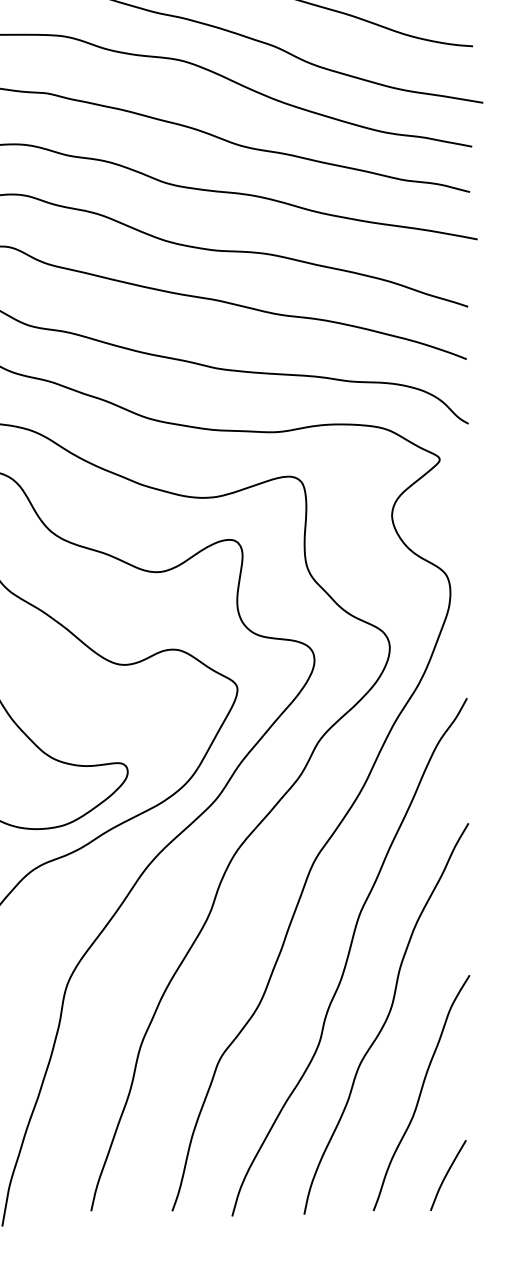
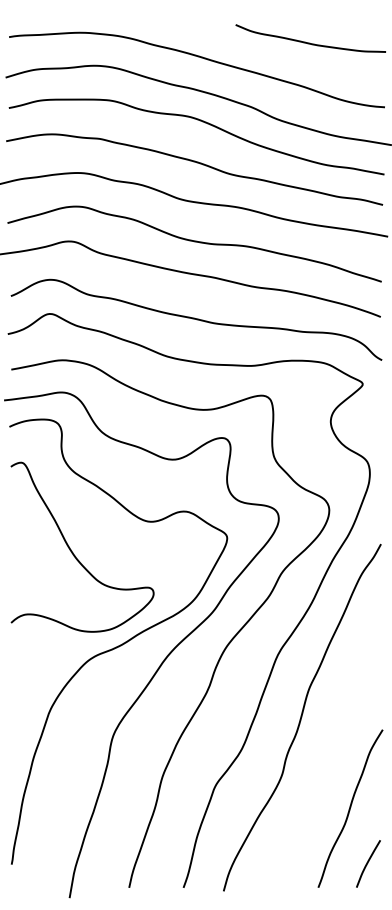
curve: (385, 1018) -> (326, 758), removed

